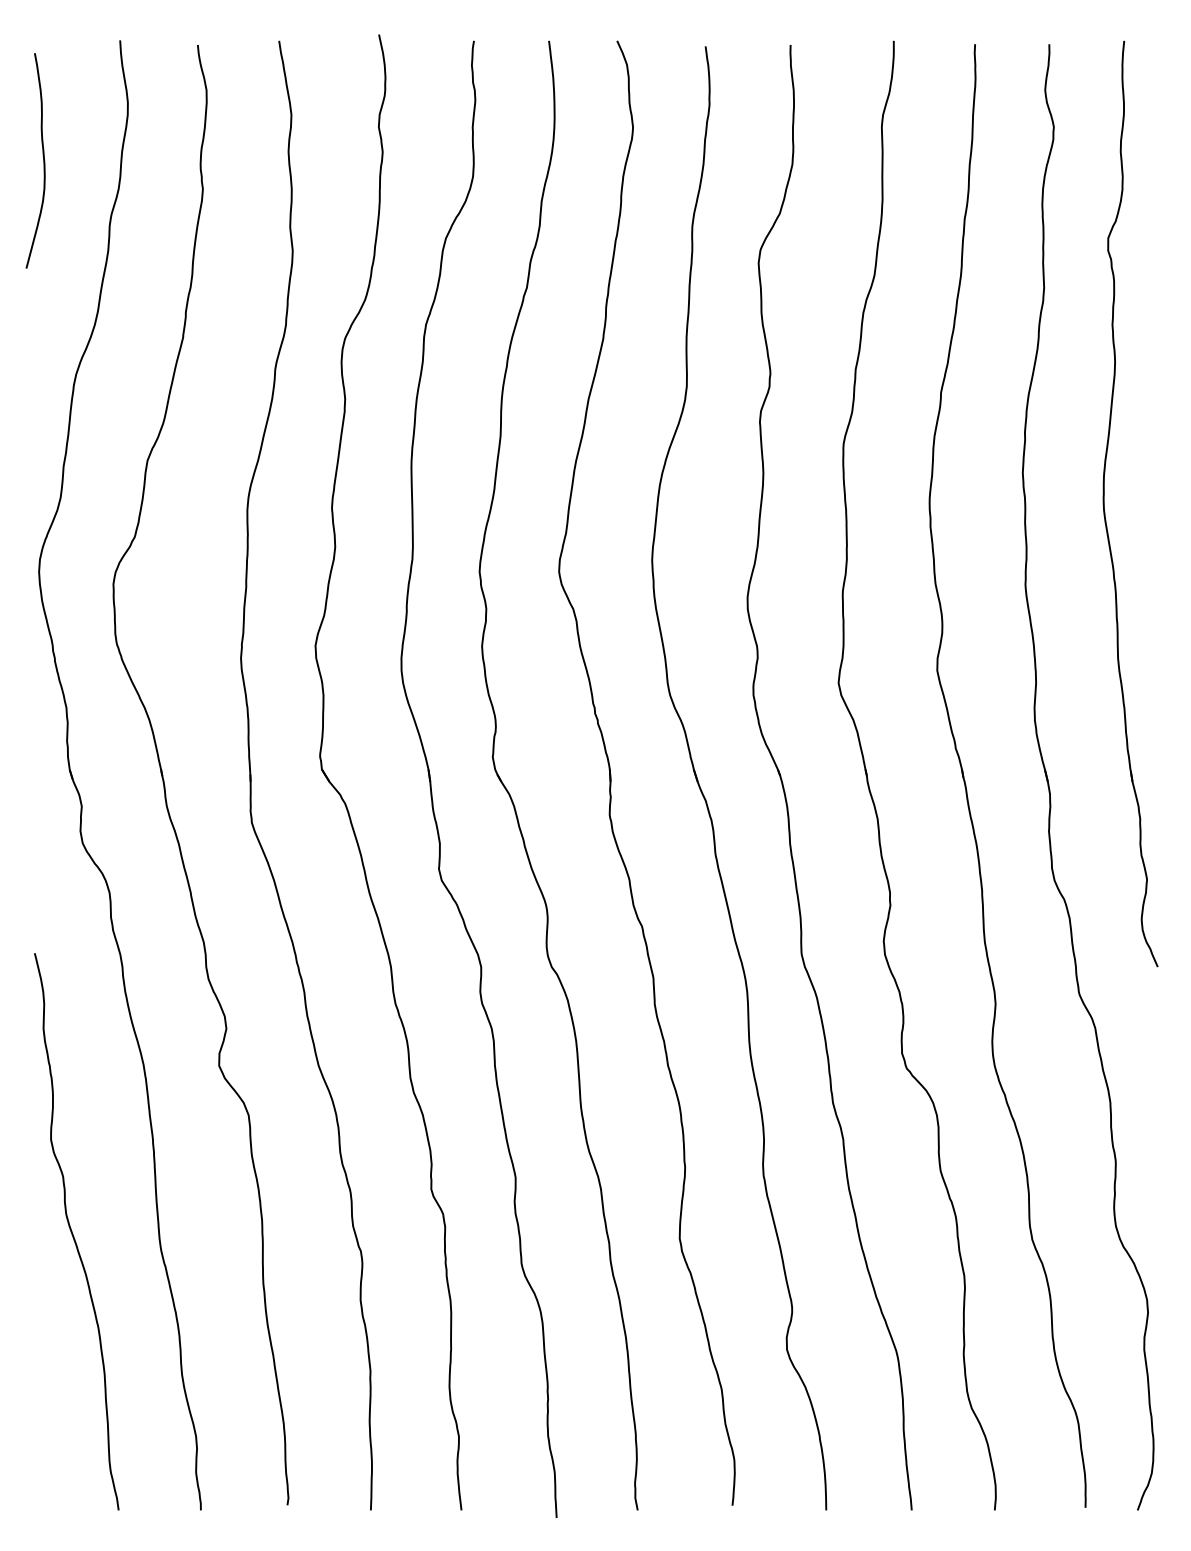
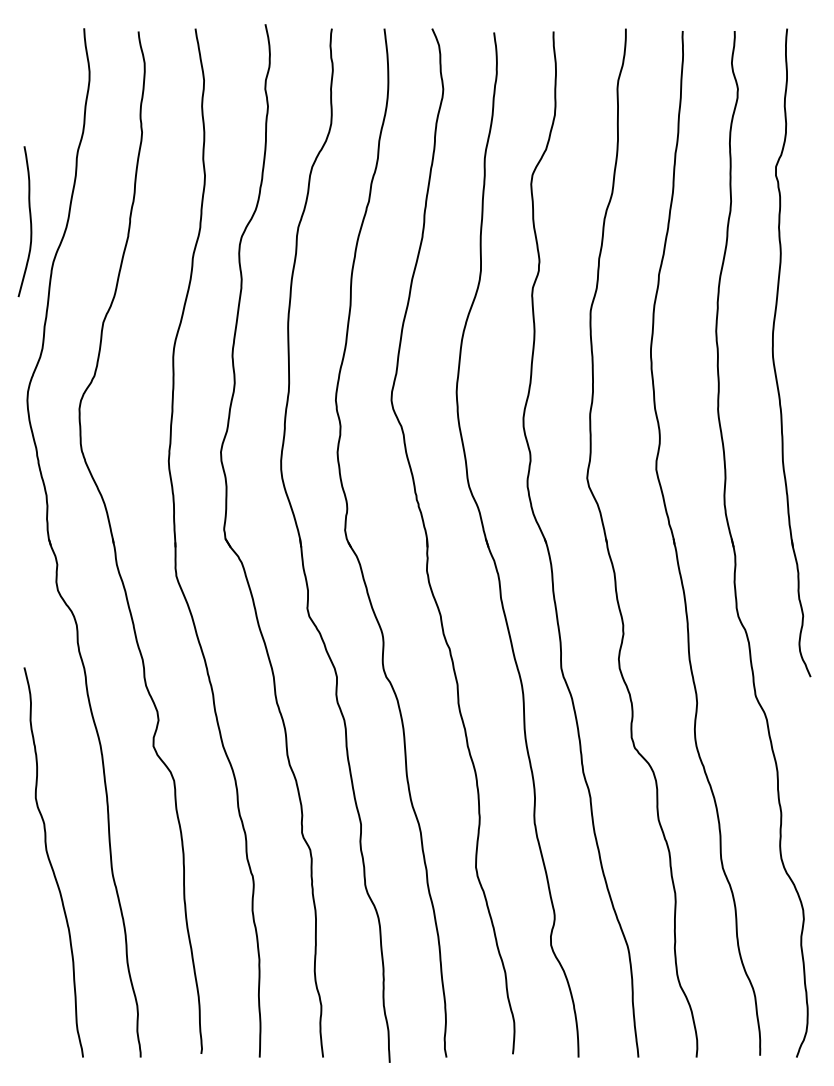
curve: (42, 157) -> (29, 219), moved

